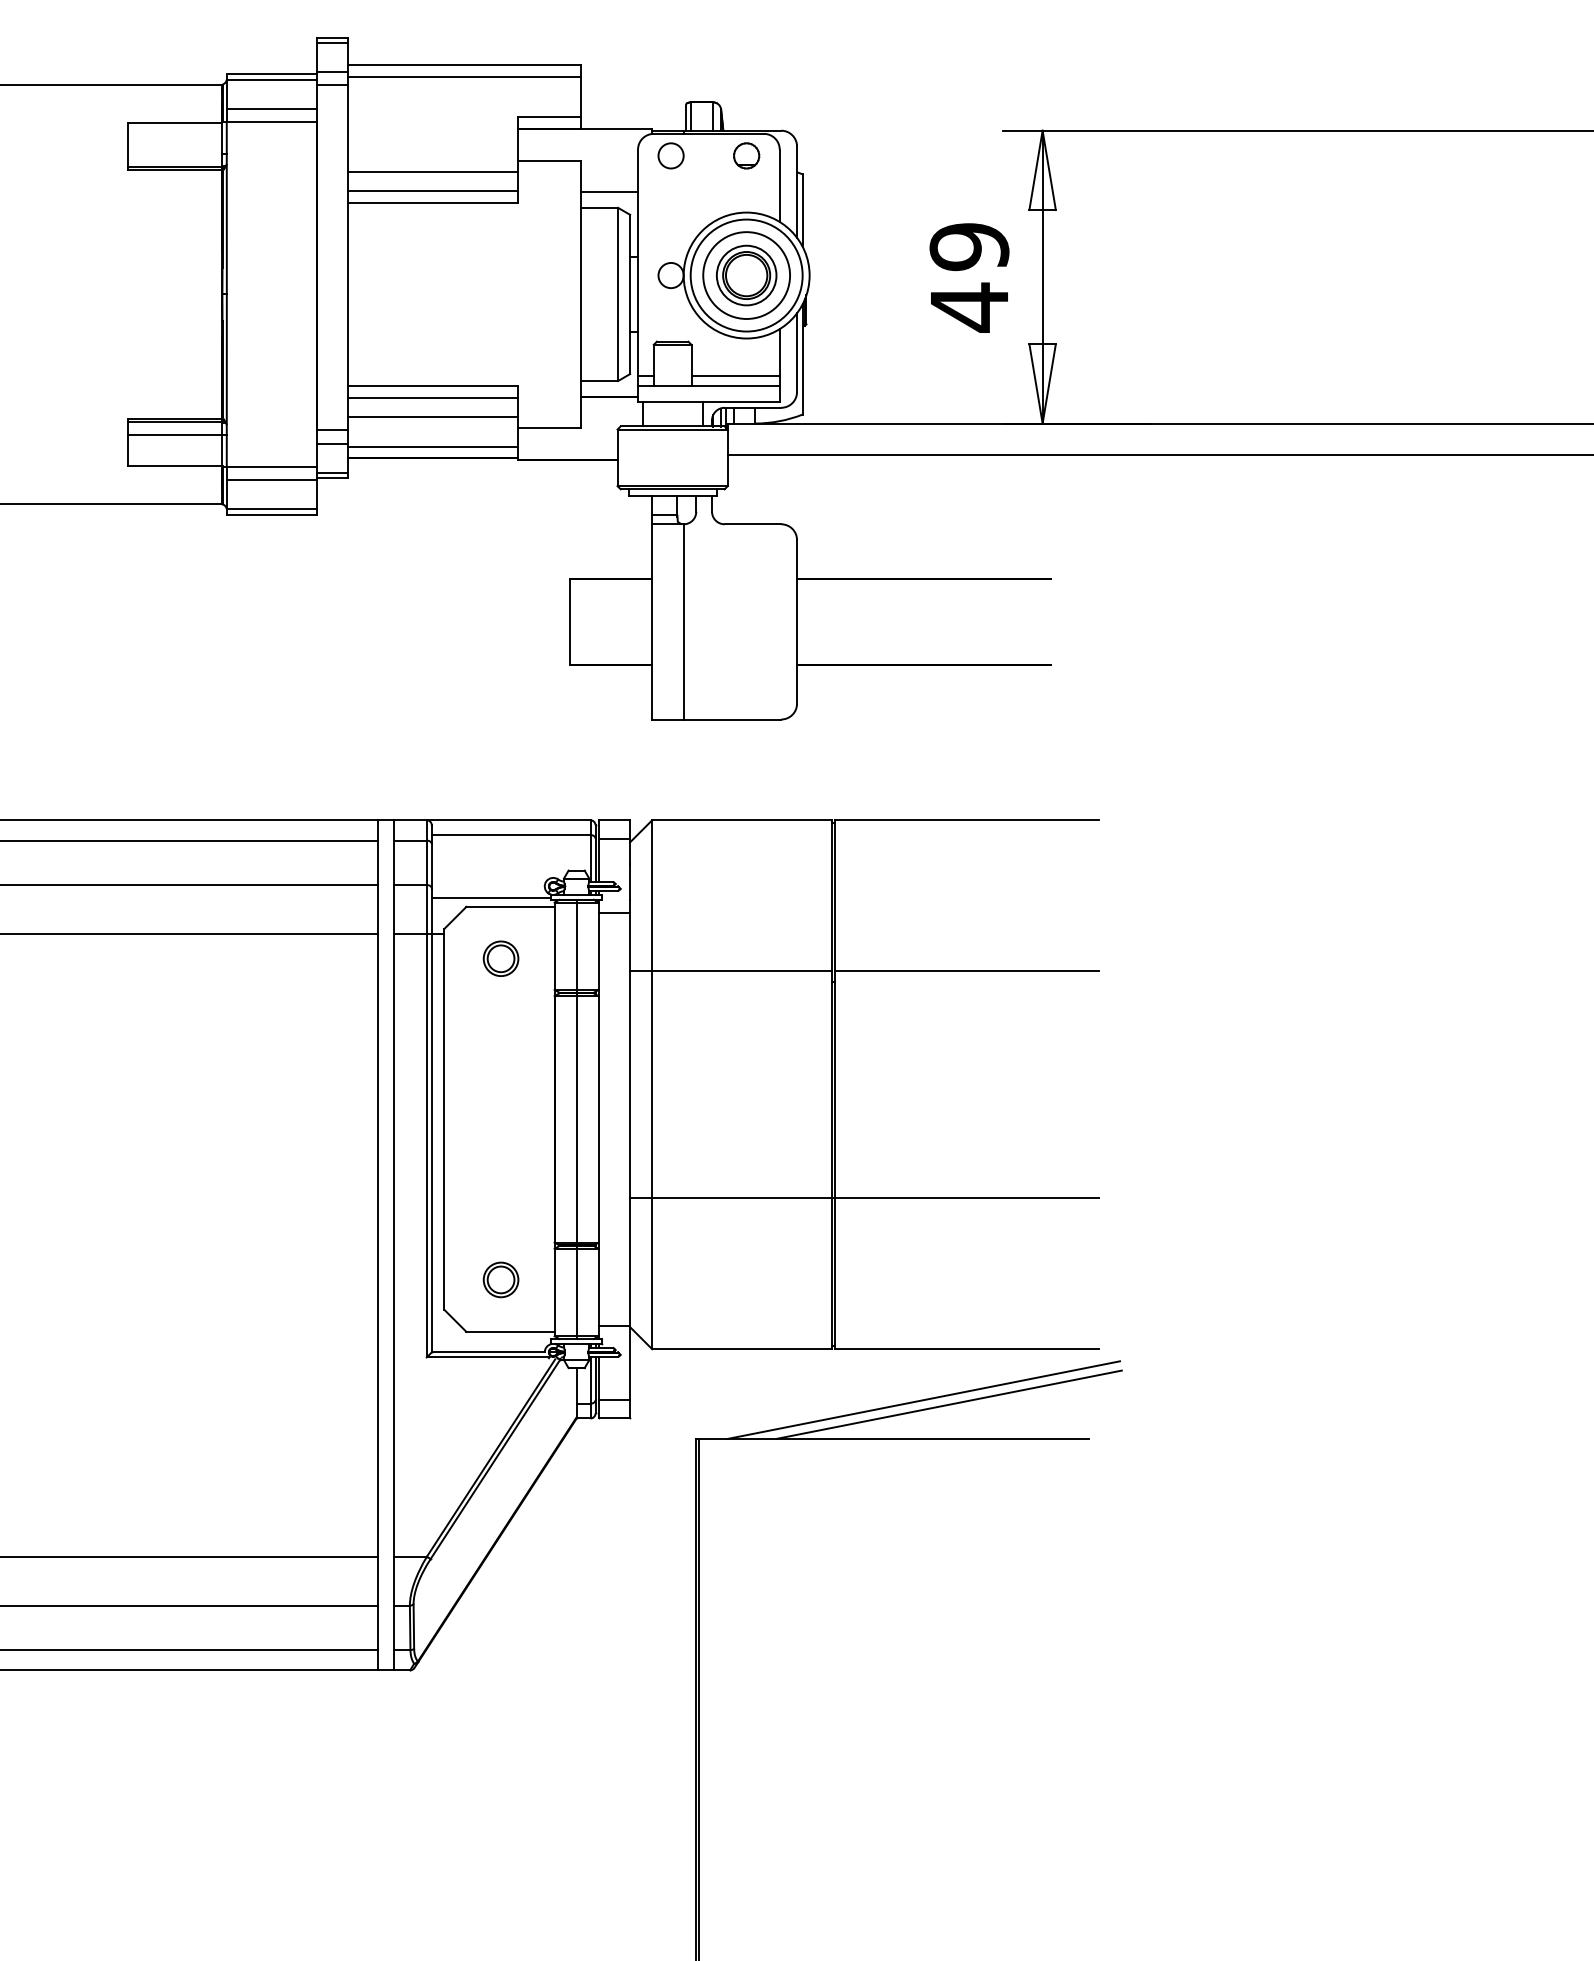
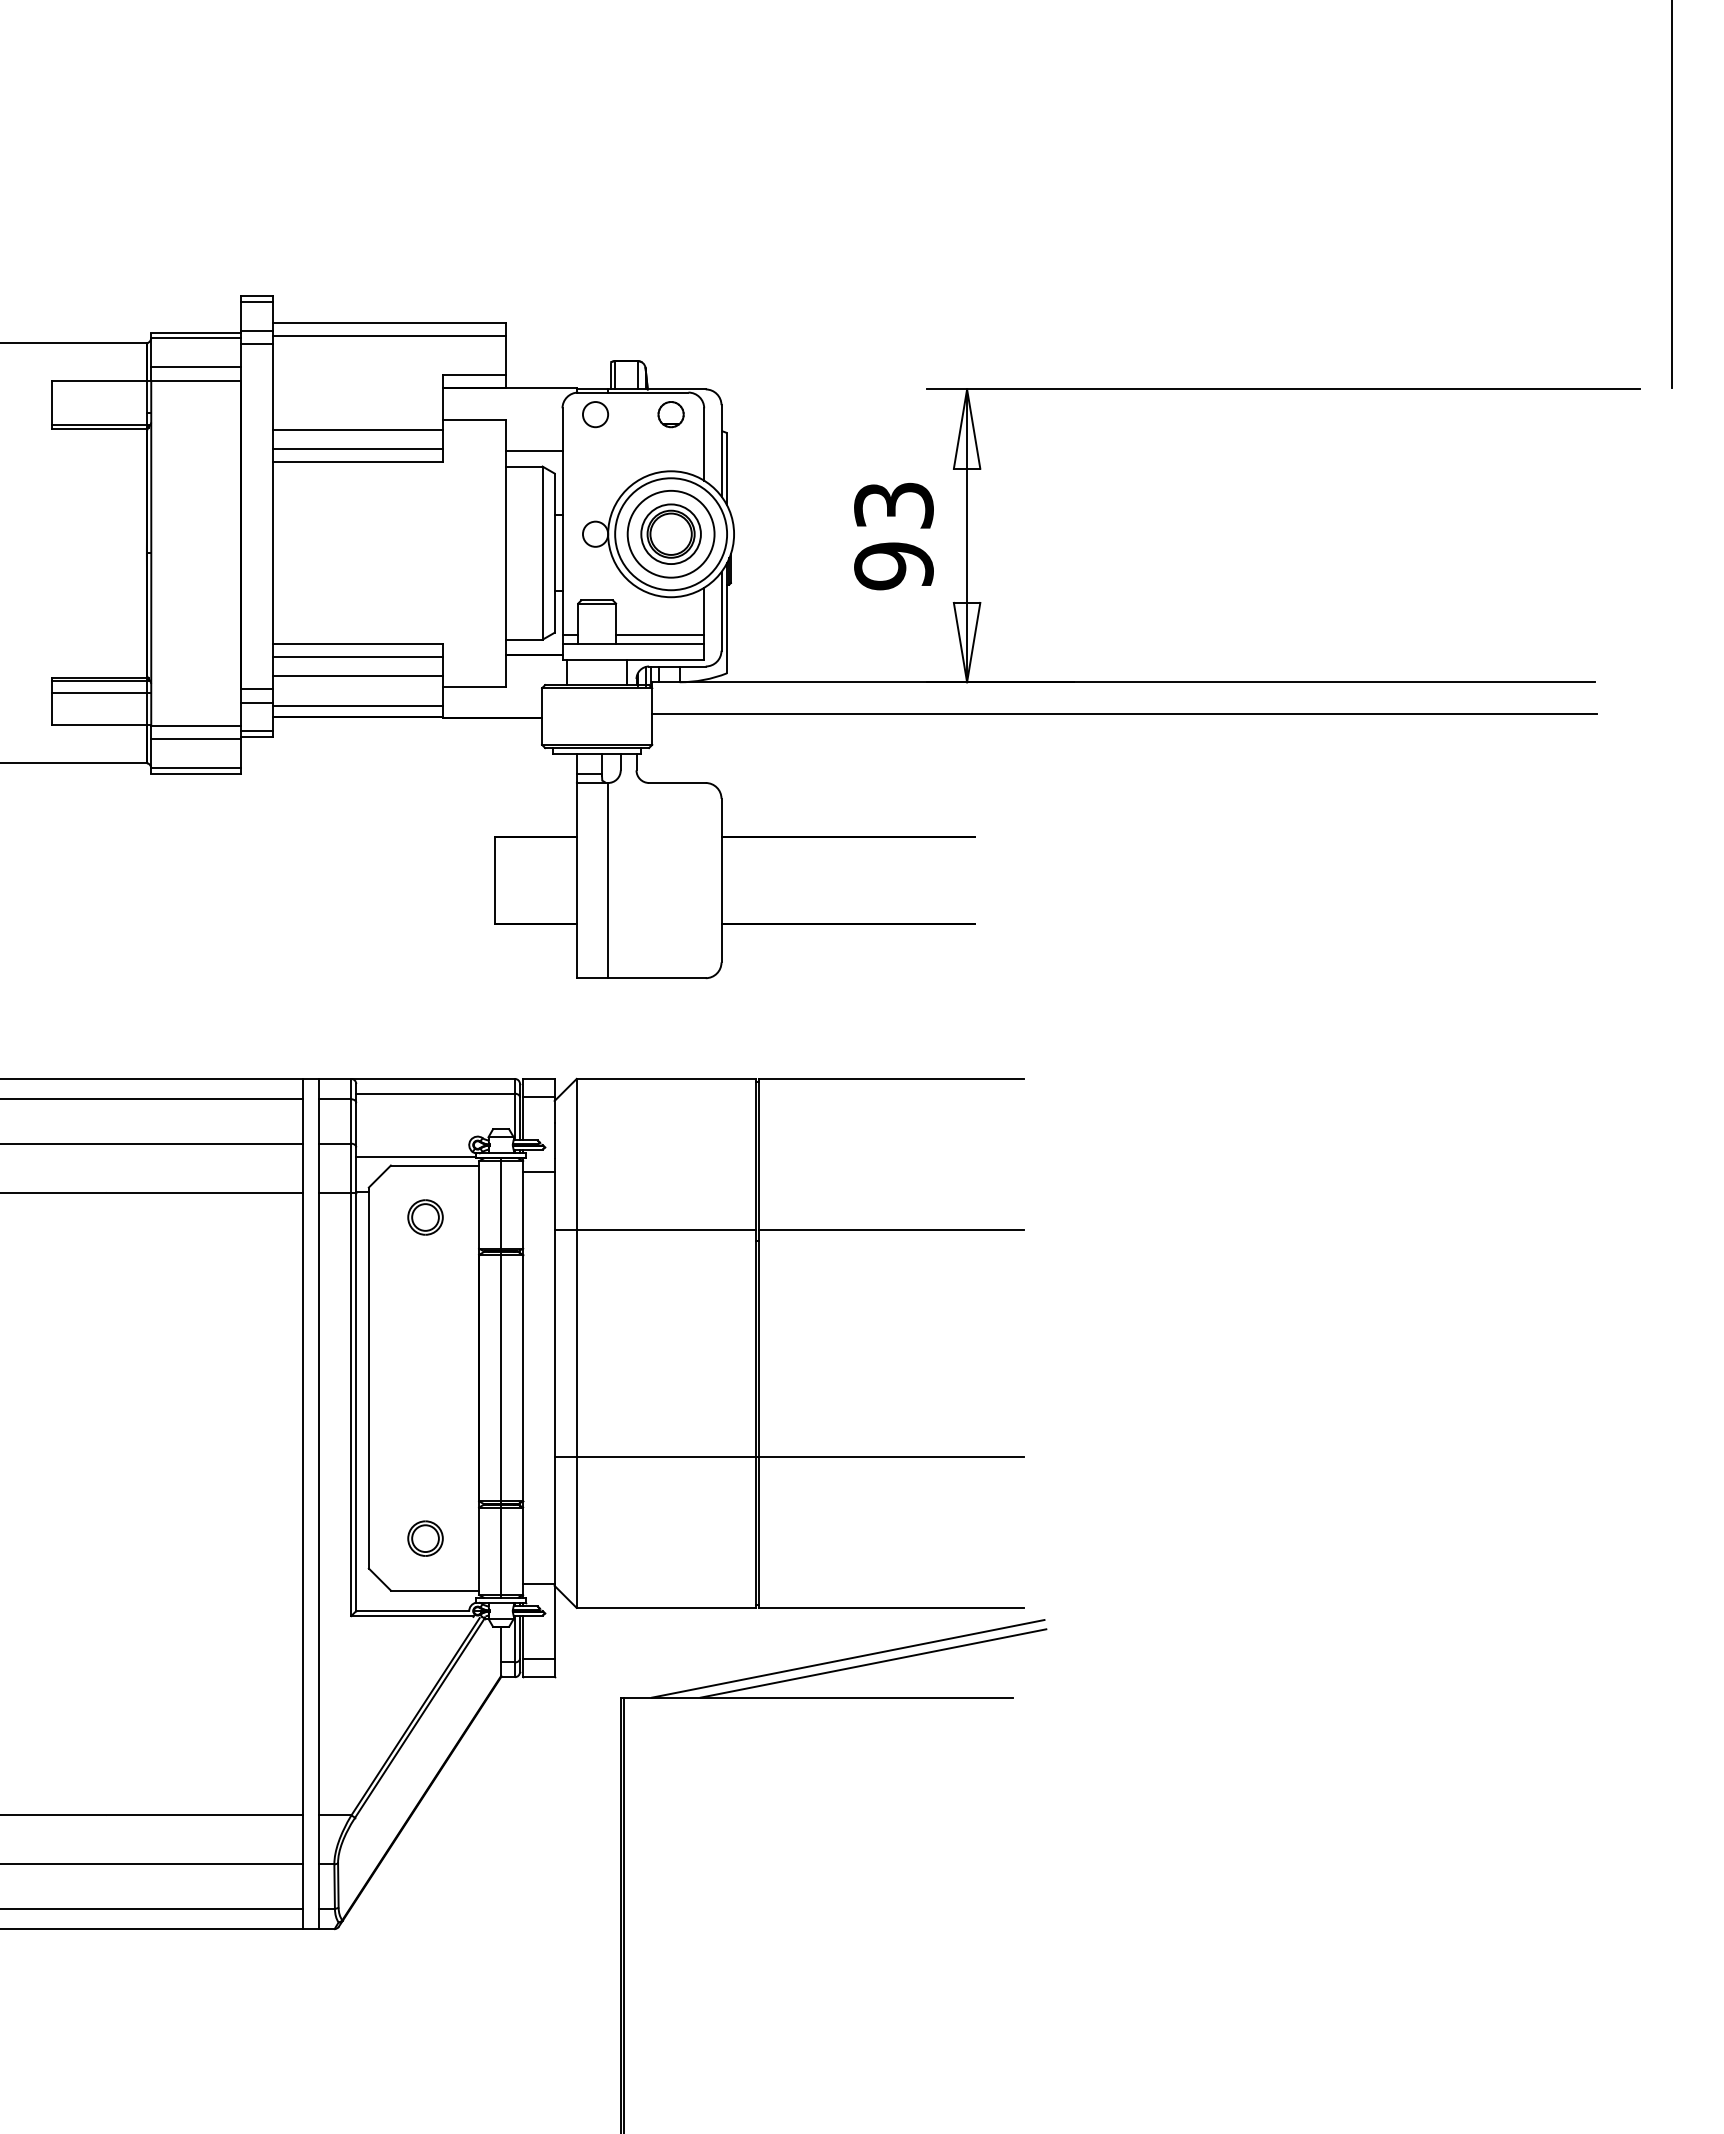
text: (969, 277) -> (893, 536), 49 -> 93

